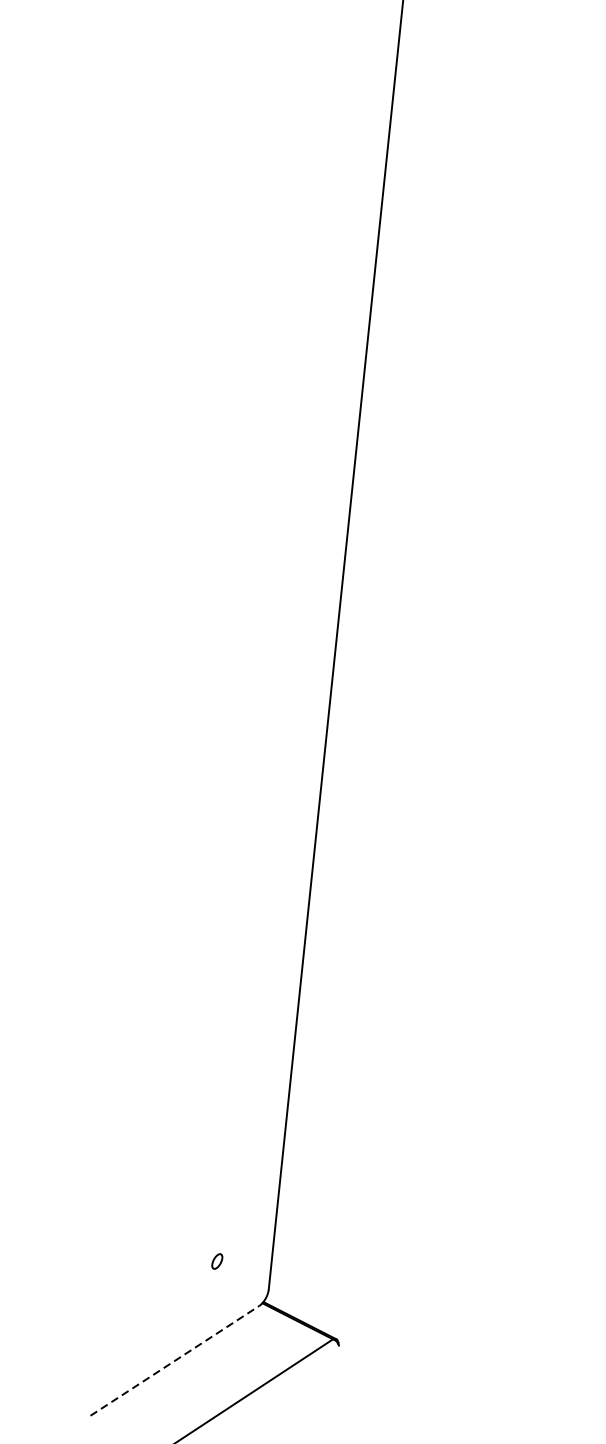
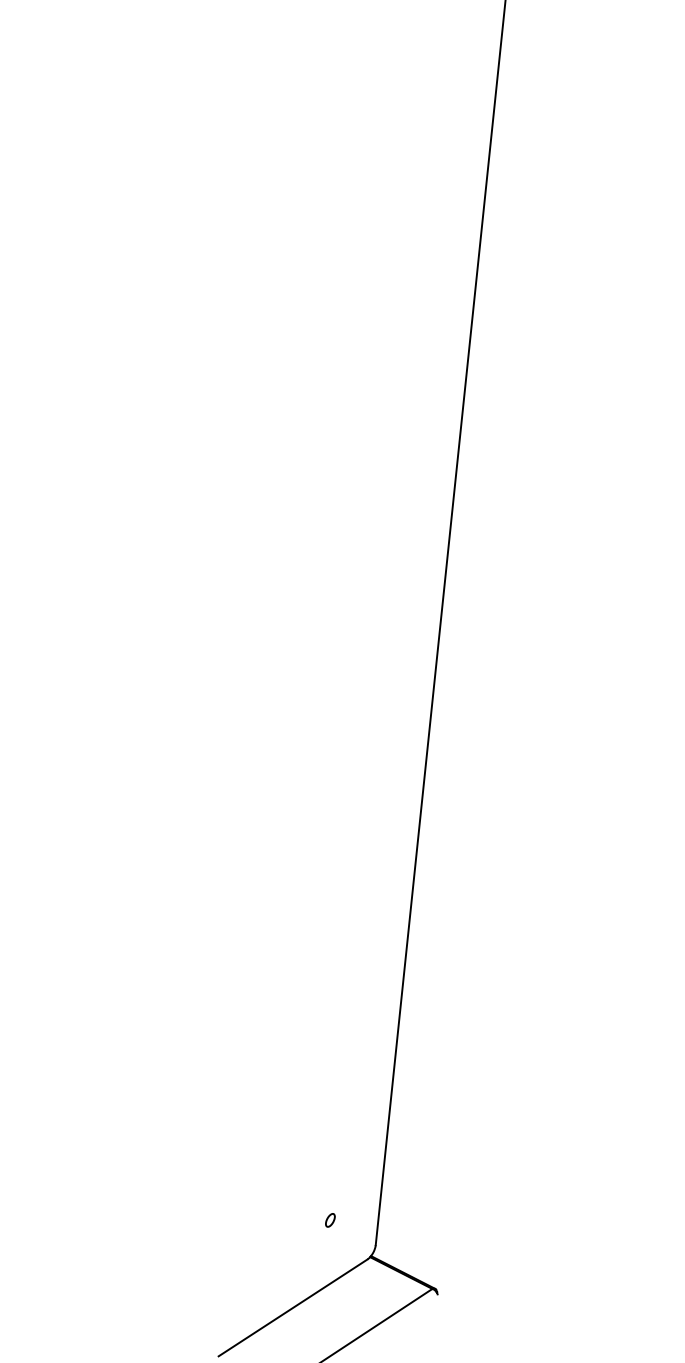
line: (175, 1360) -> (293, 1307), dashed -> solid

